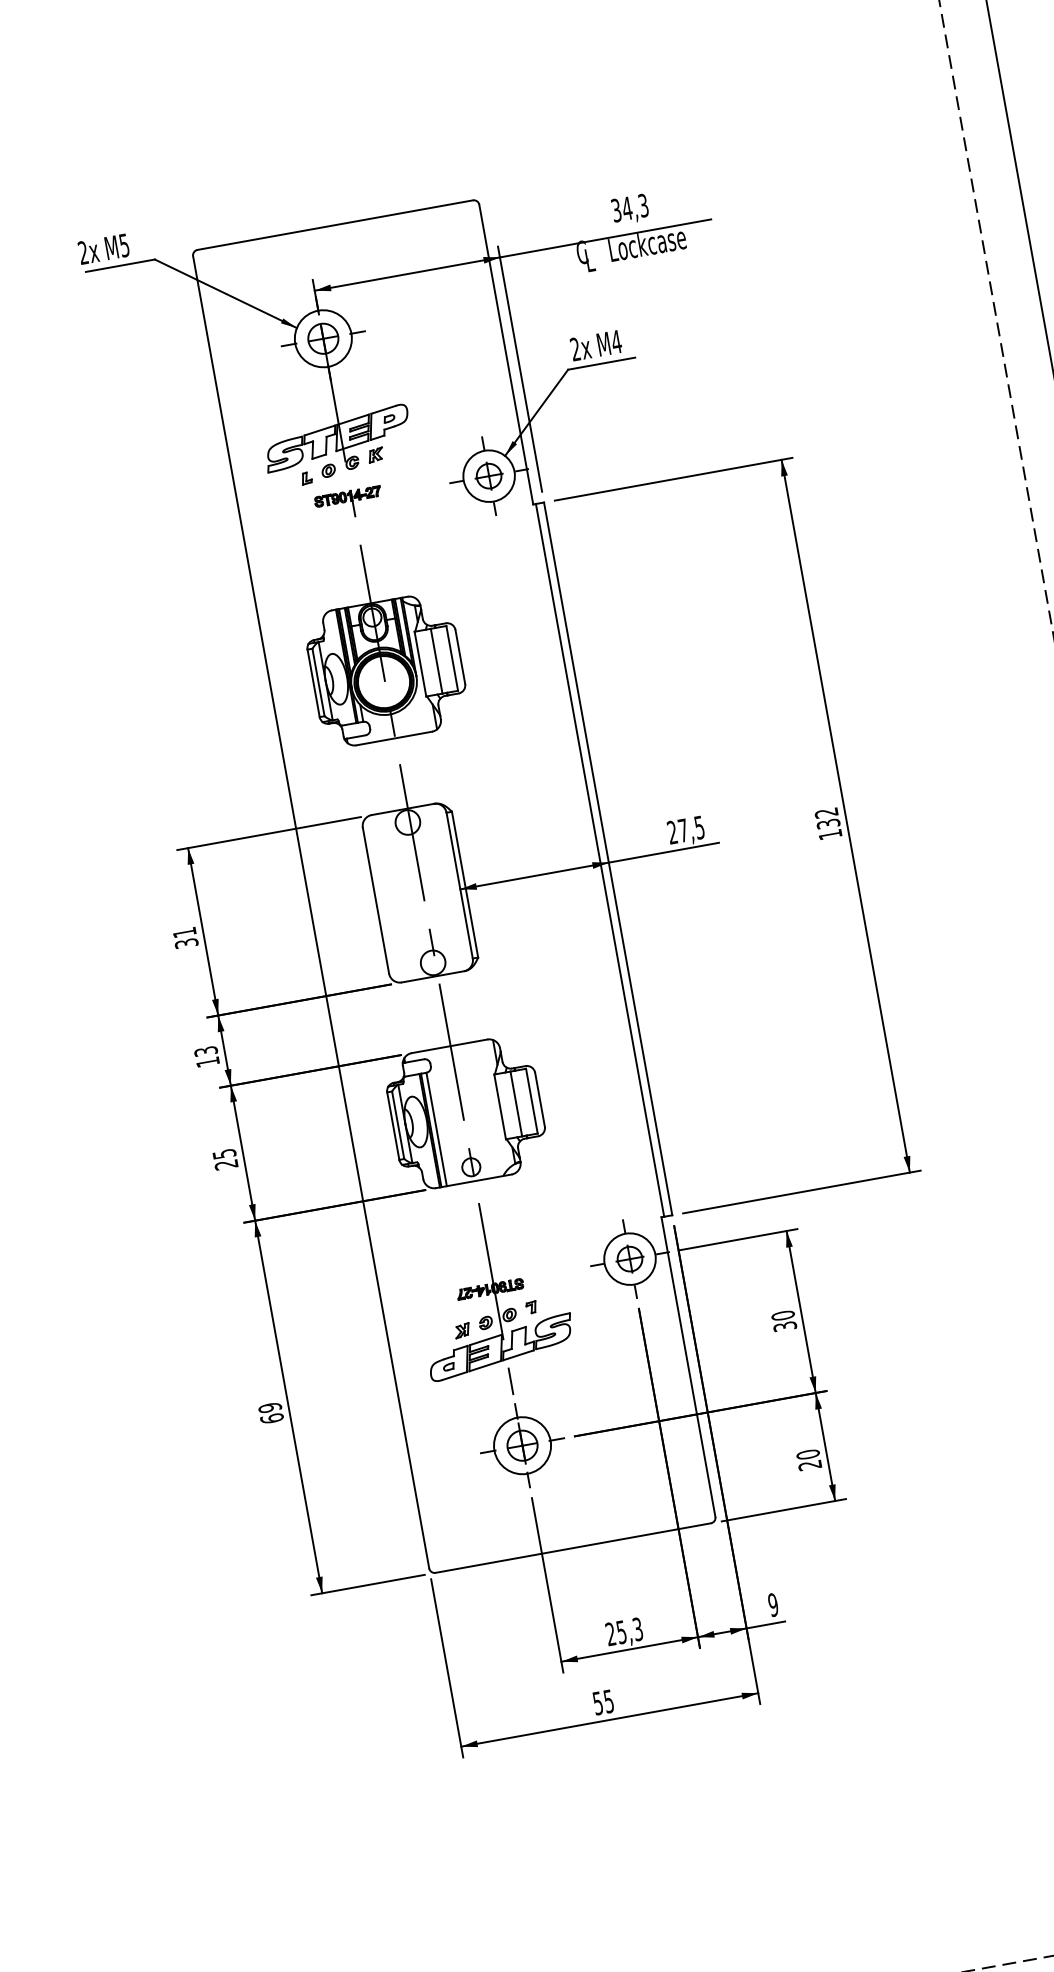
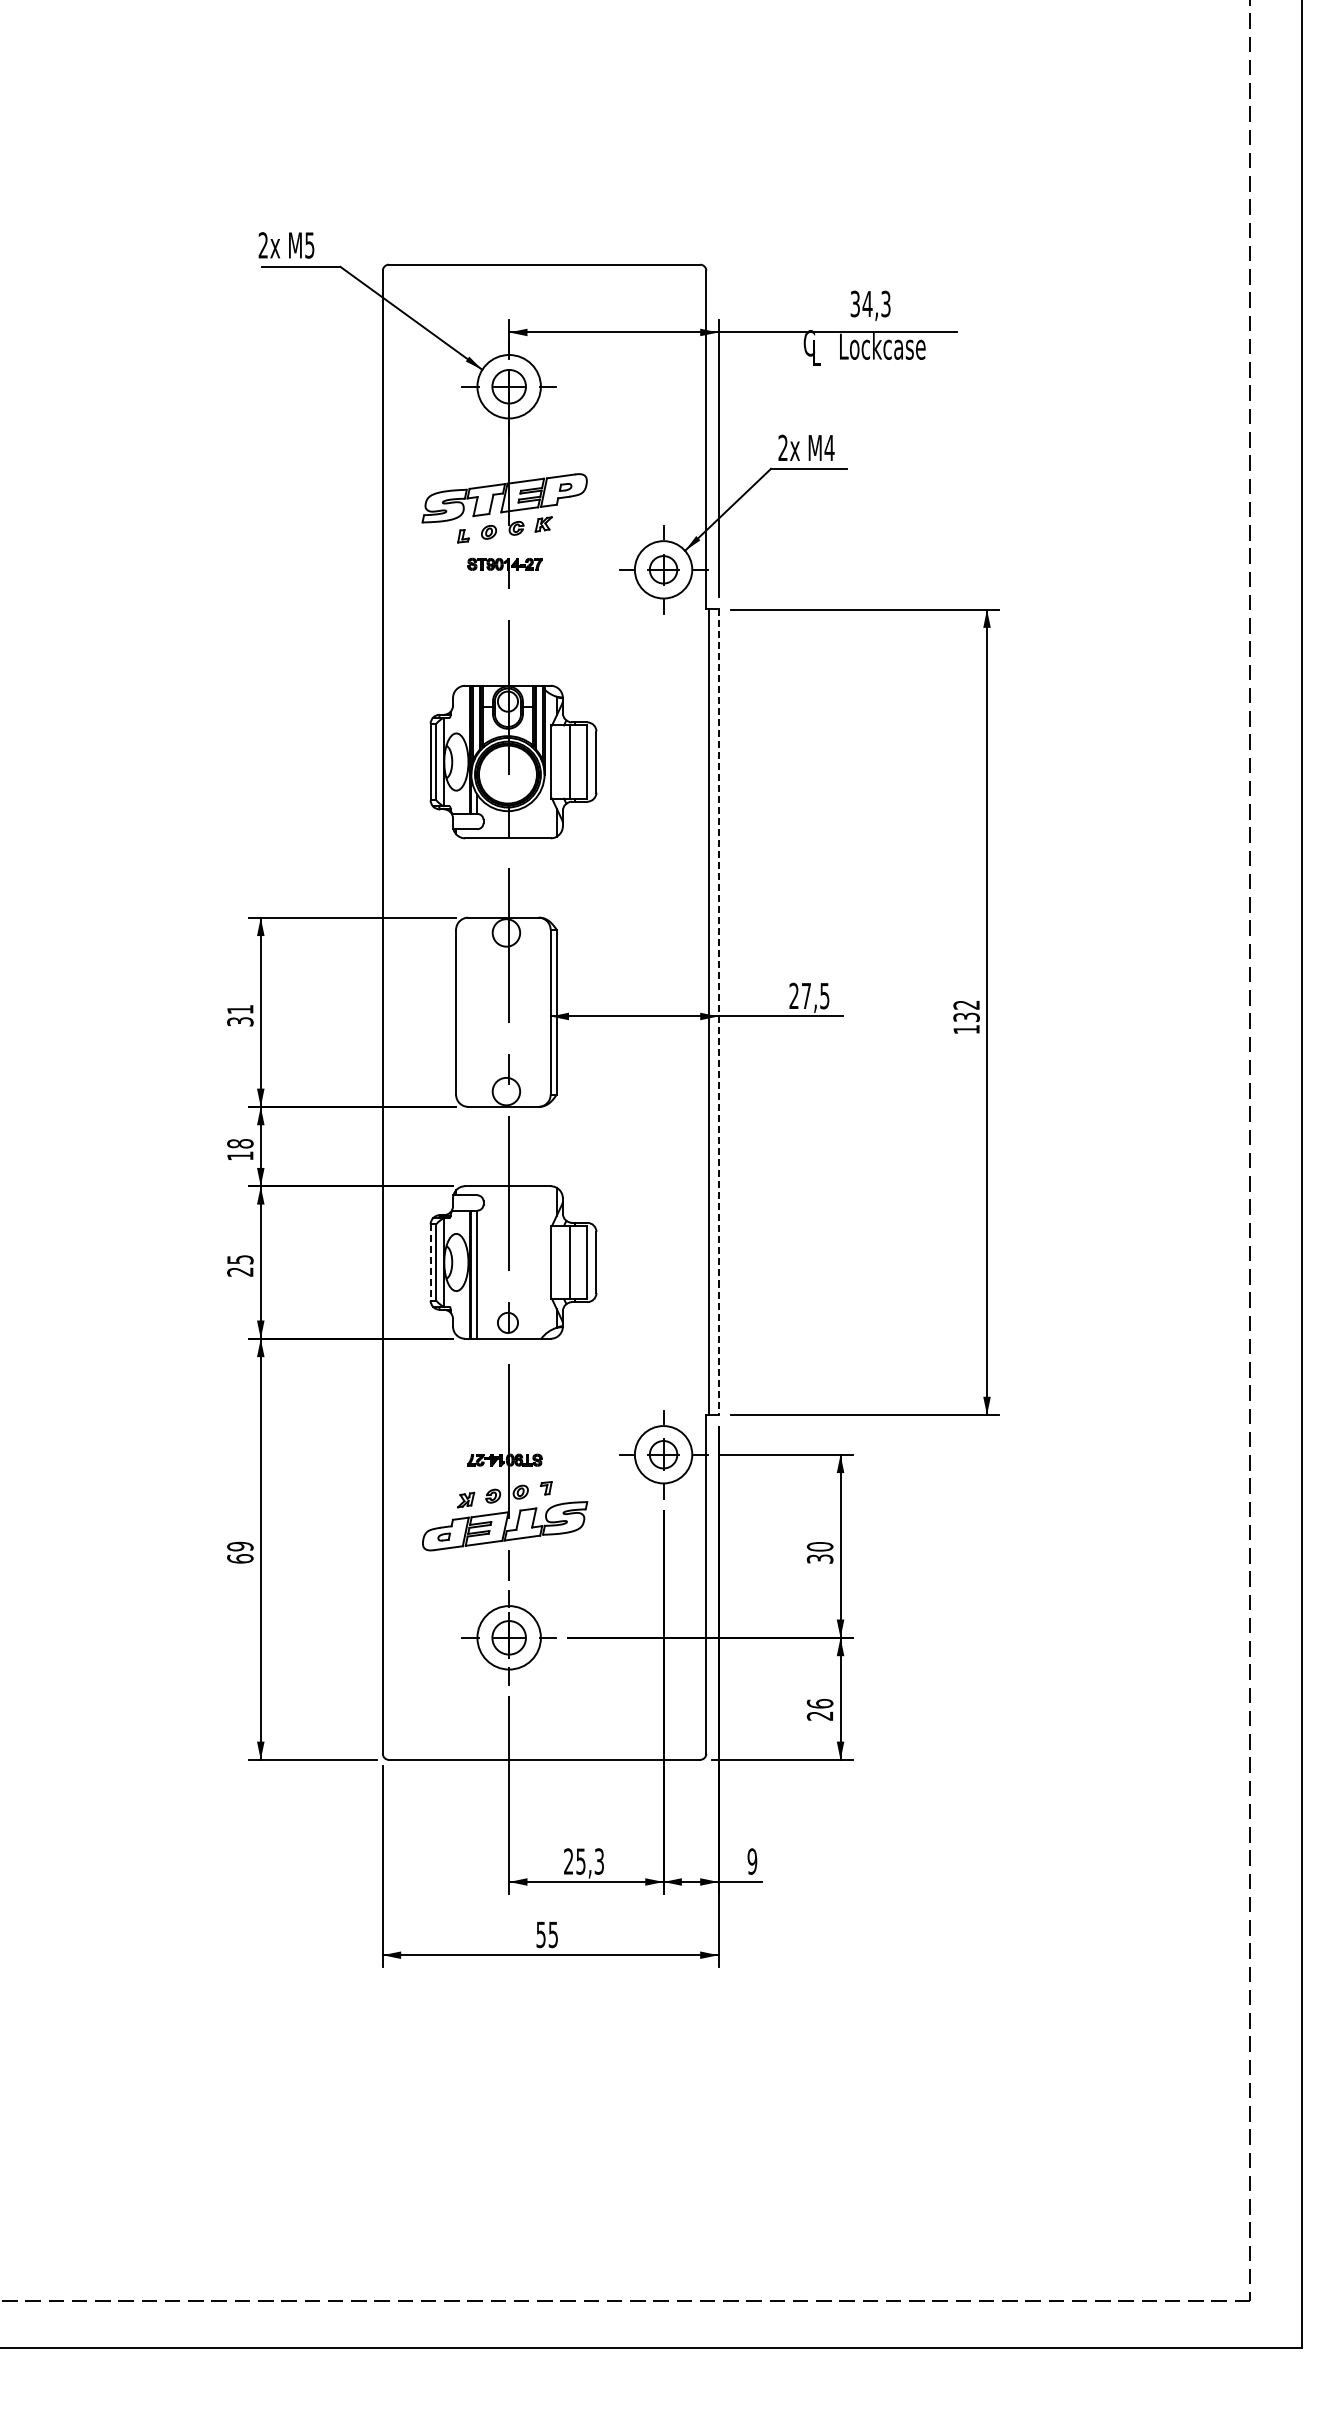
line: (608, 859) -> (718, 1012), solid -> dashed
text: (206, 1051) -> (240, 1143), 13 -> 18
line: (393, 1127) -> (430, 1263), solid -> dashed
text: (807, 1454) -> (819, 1703), 20 -> 26

